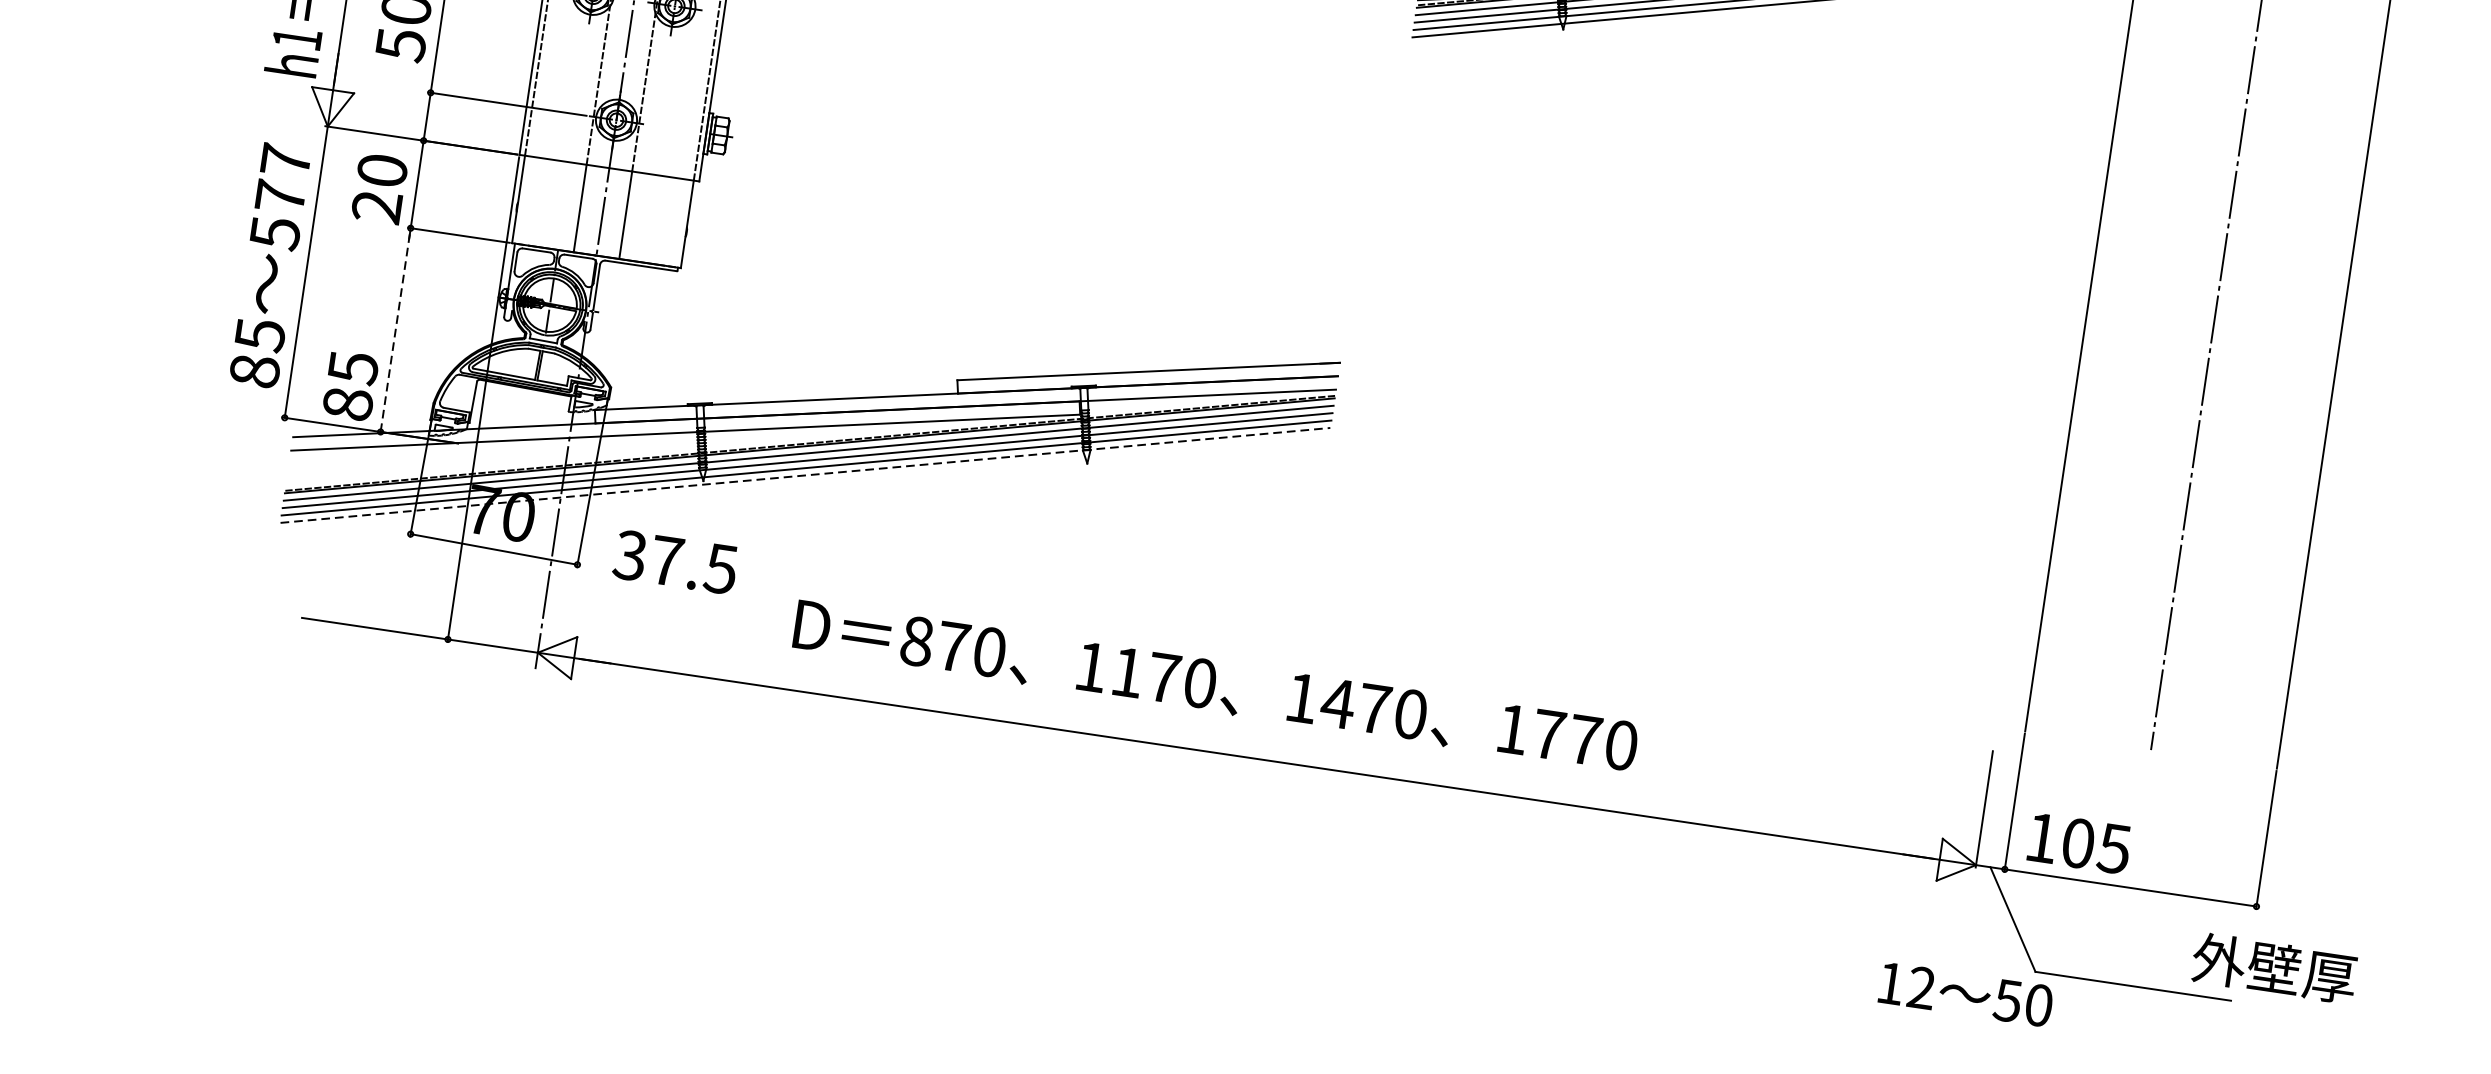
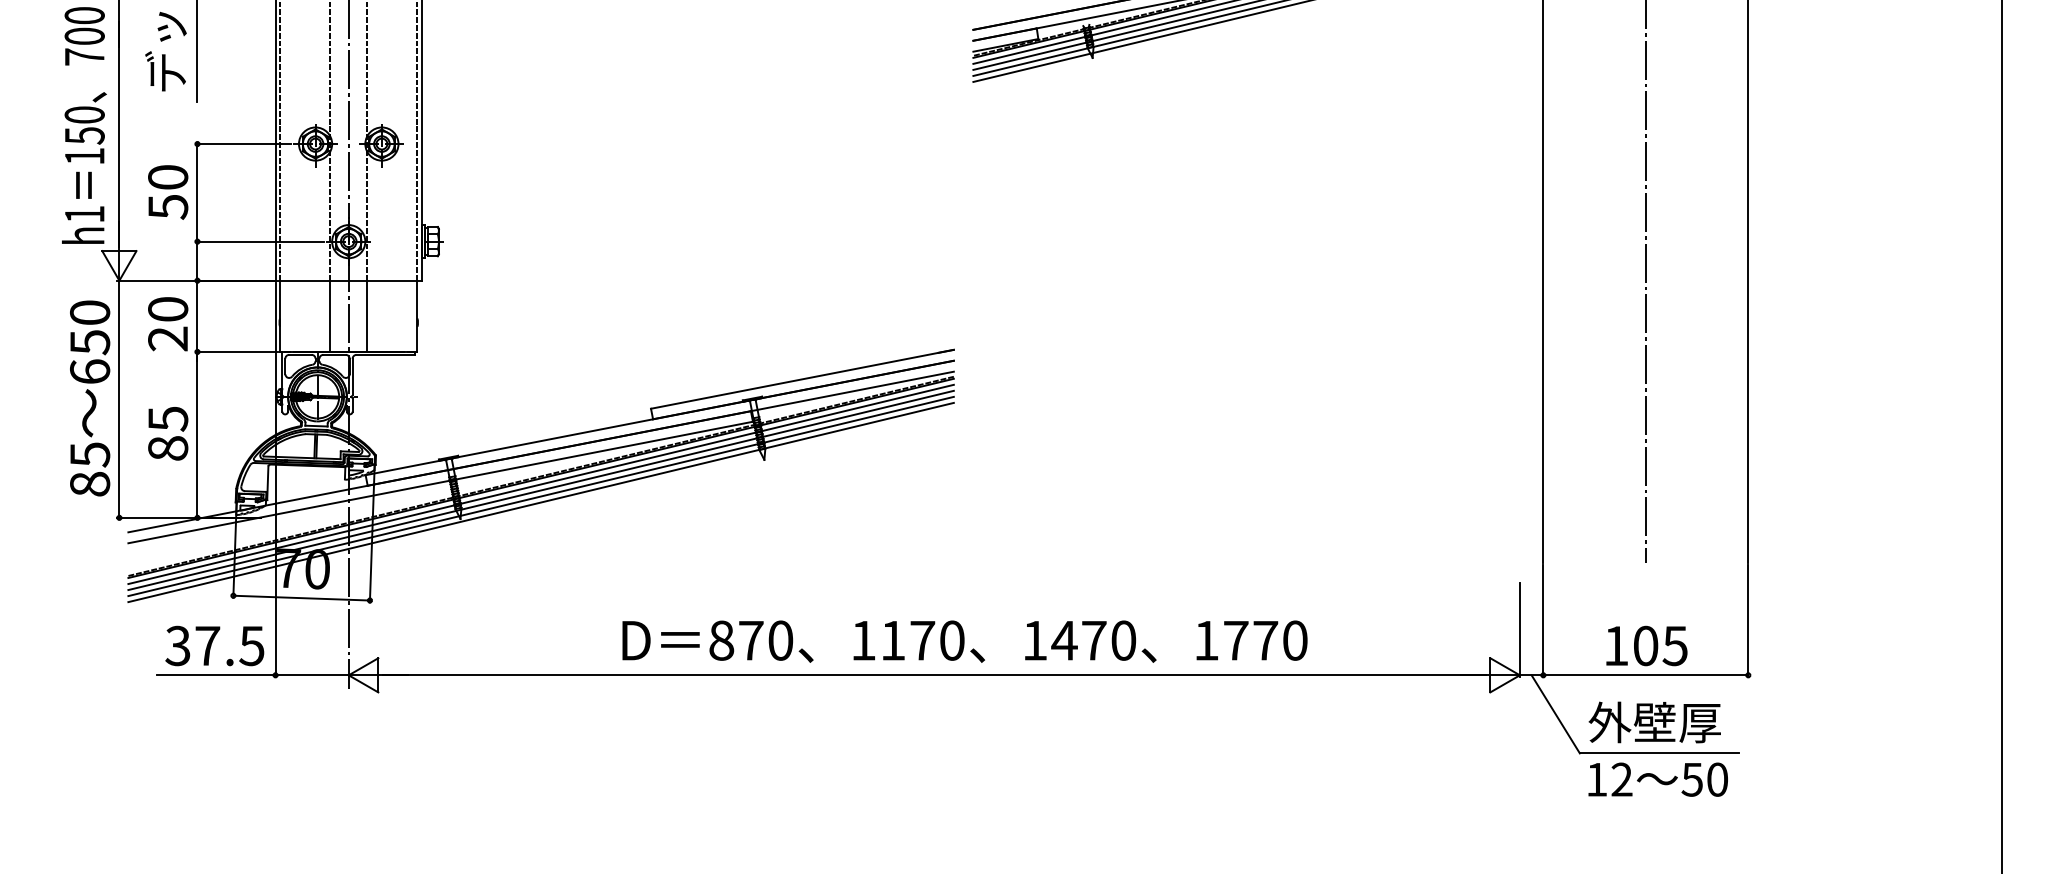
text: (281, 197) -> (90, 342), 577 -> 650
line: (395, 329) -> (197, 434), dashed -> solid
text: (351, 385) -> (168, 433), moved
line: (805, 475) -> (541, 502), dashed -> solid
text: (675, 561) -> (214, 645), moved
text: (1215, 686) -> (964, 641), moved
text: (2079, 842) -> (1646, 645), moved
text: (2273, 968) -> (1654, 722), moved
text: (1965, 994) -> (1657, 779), moved

